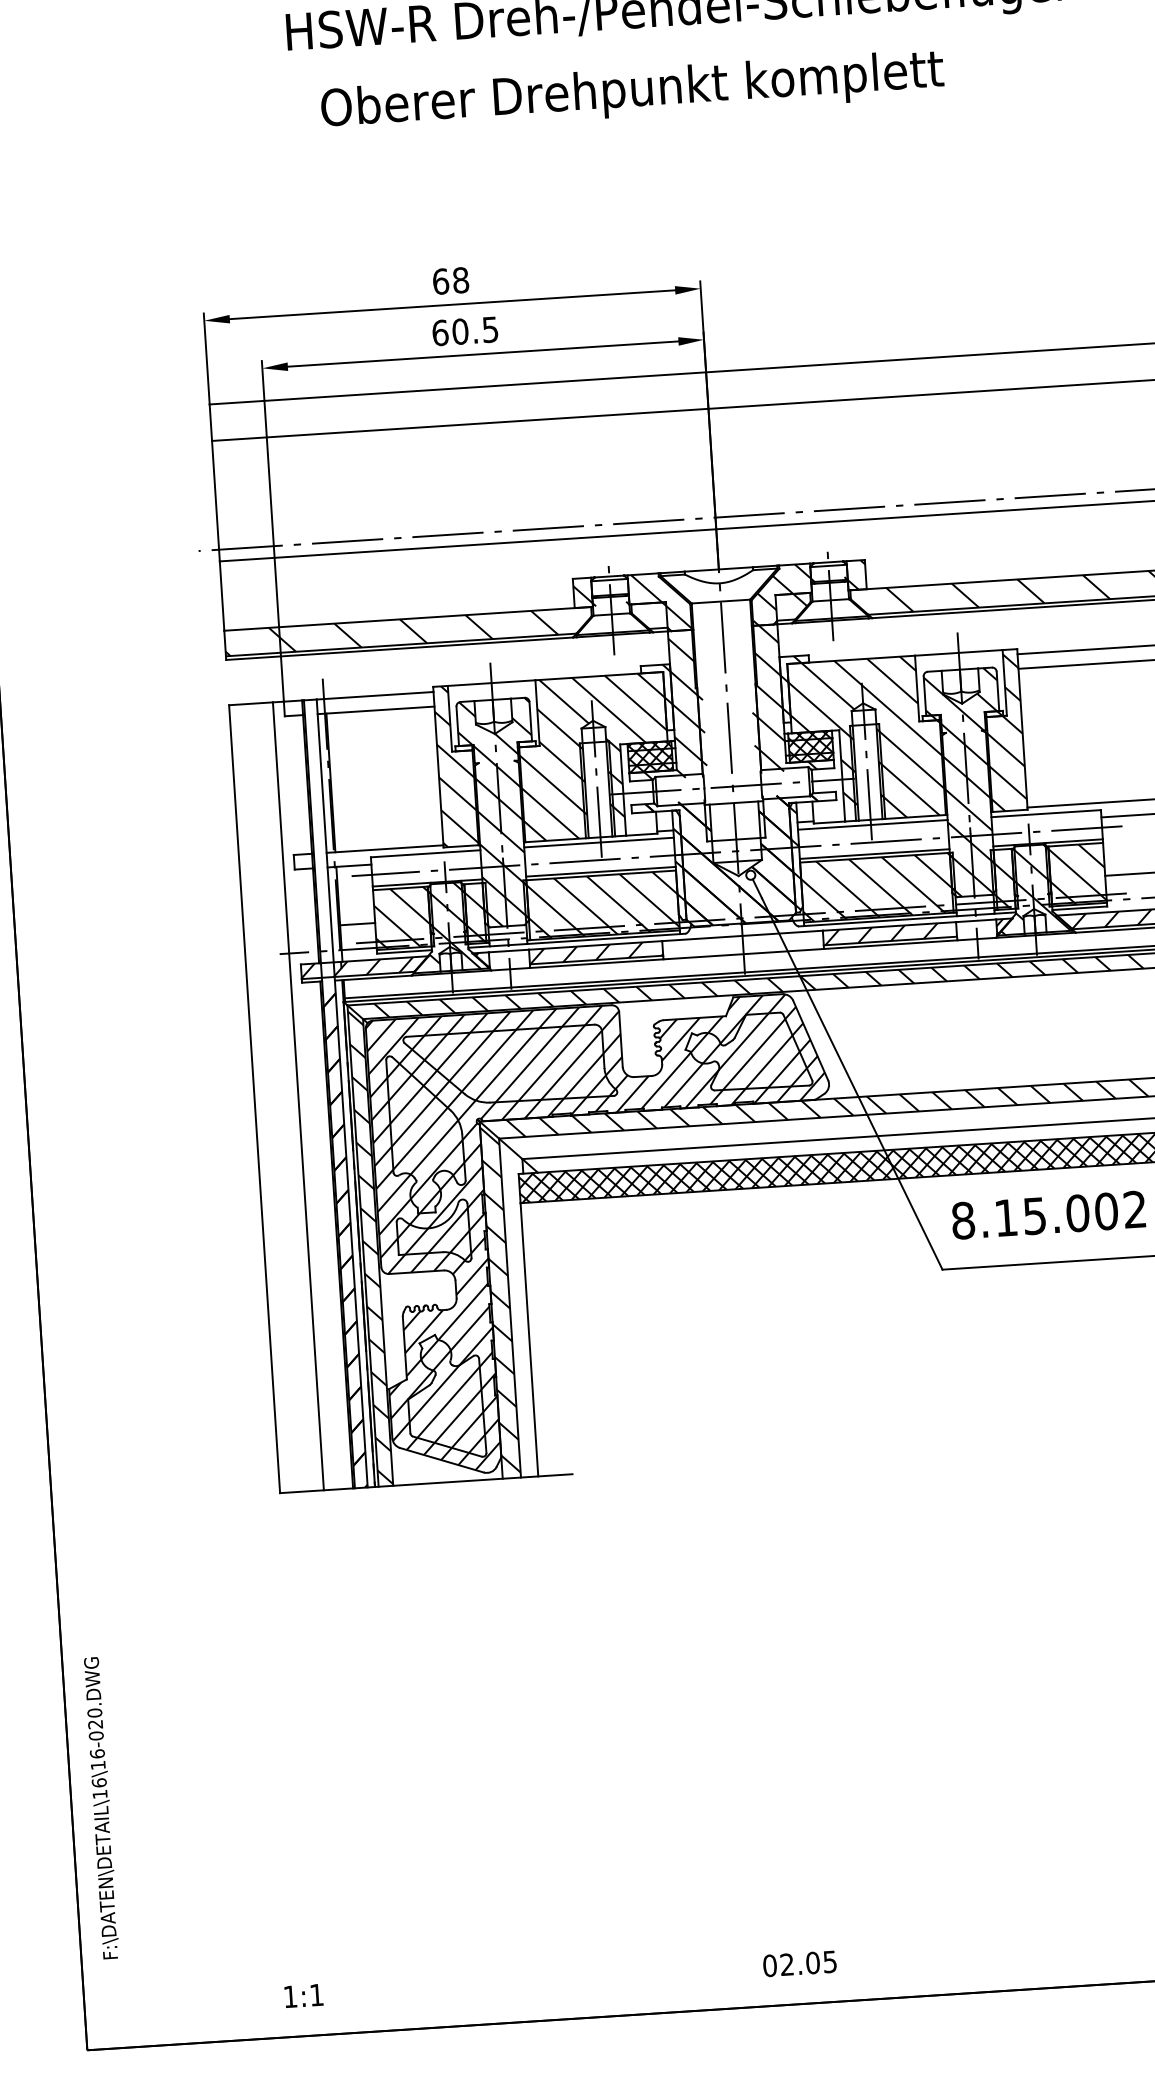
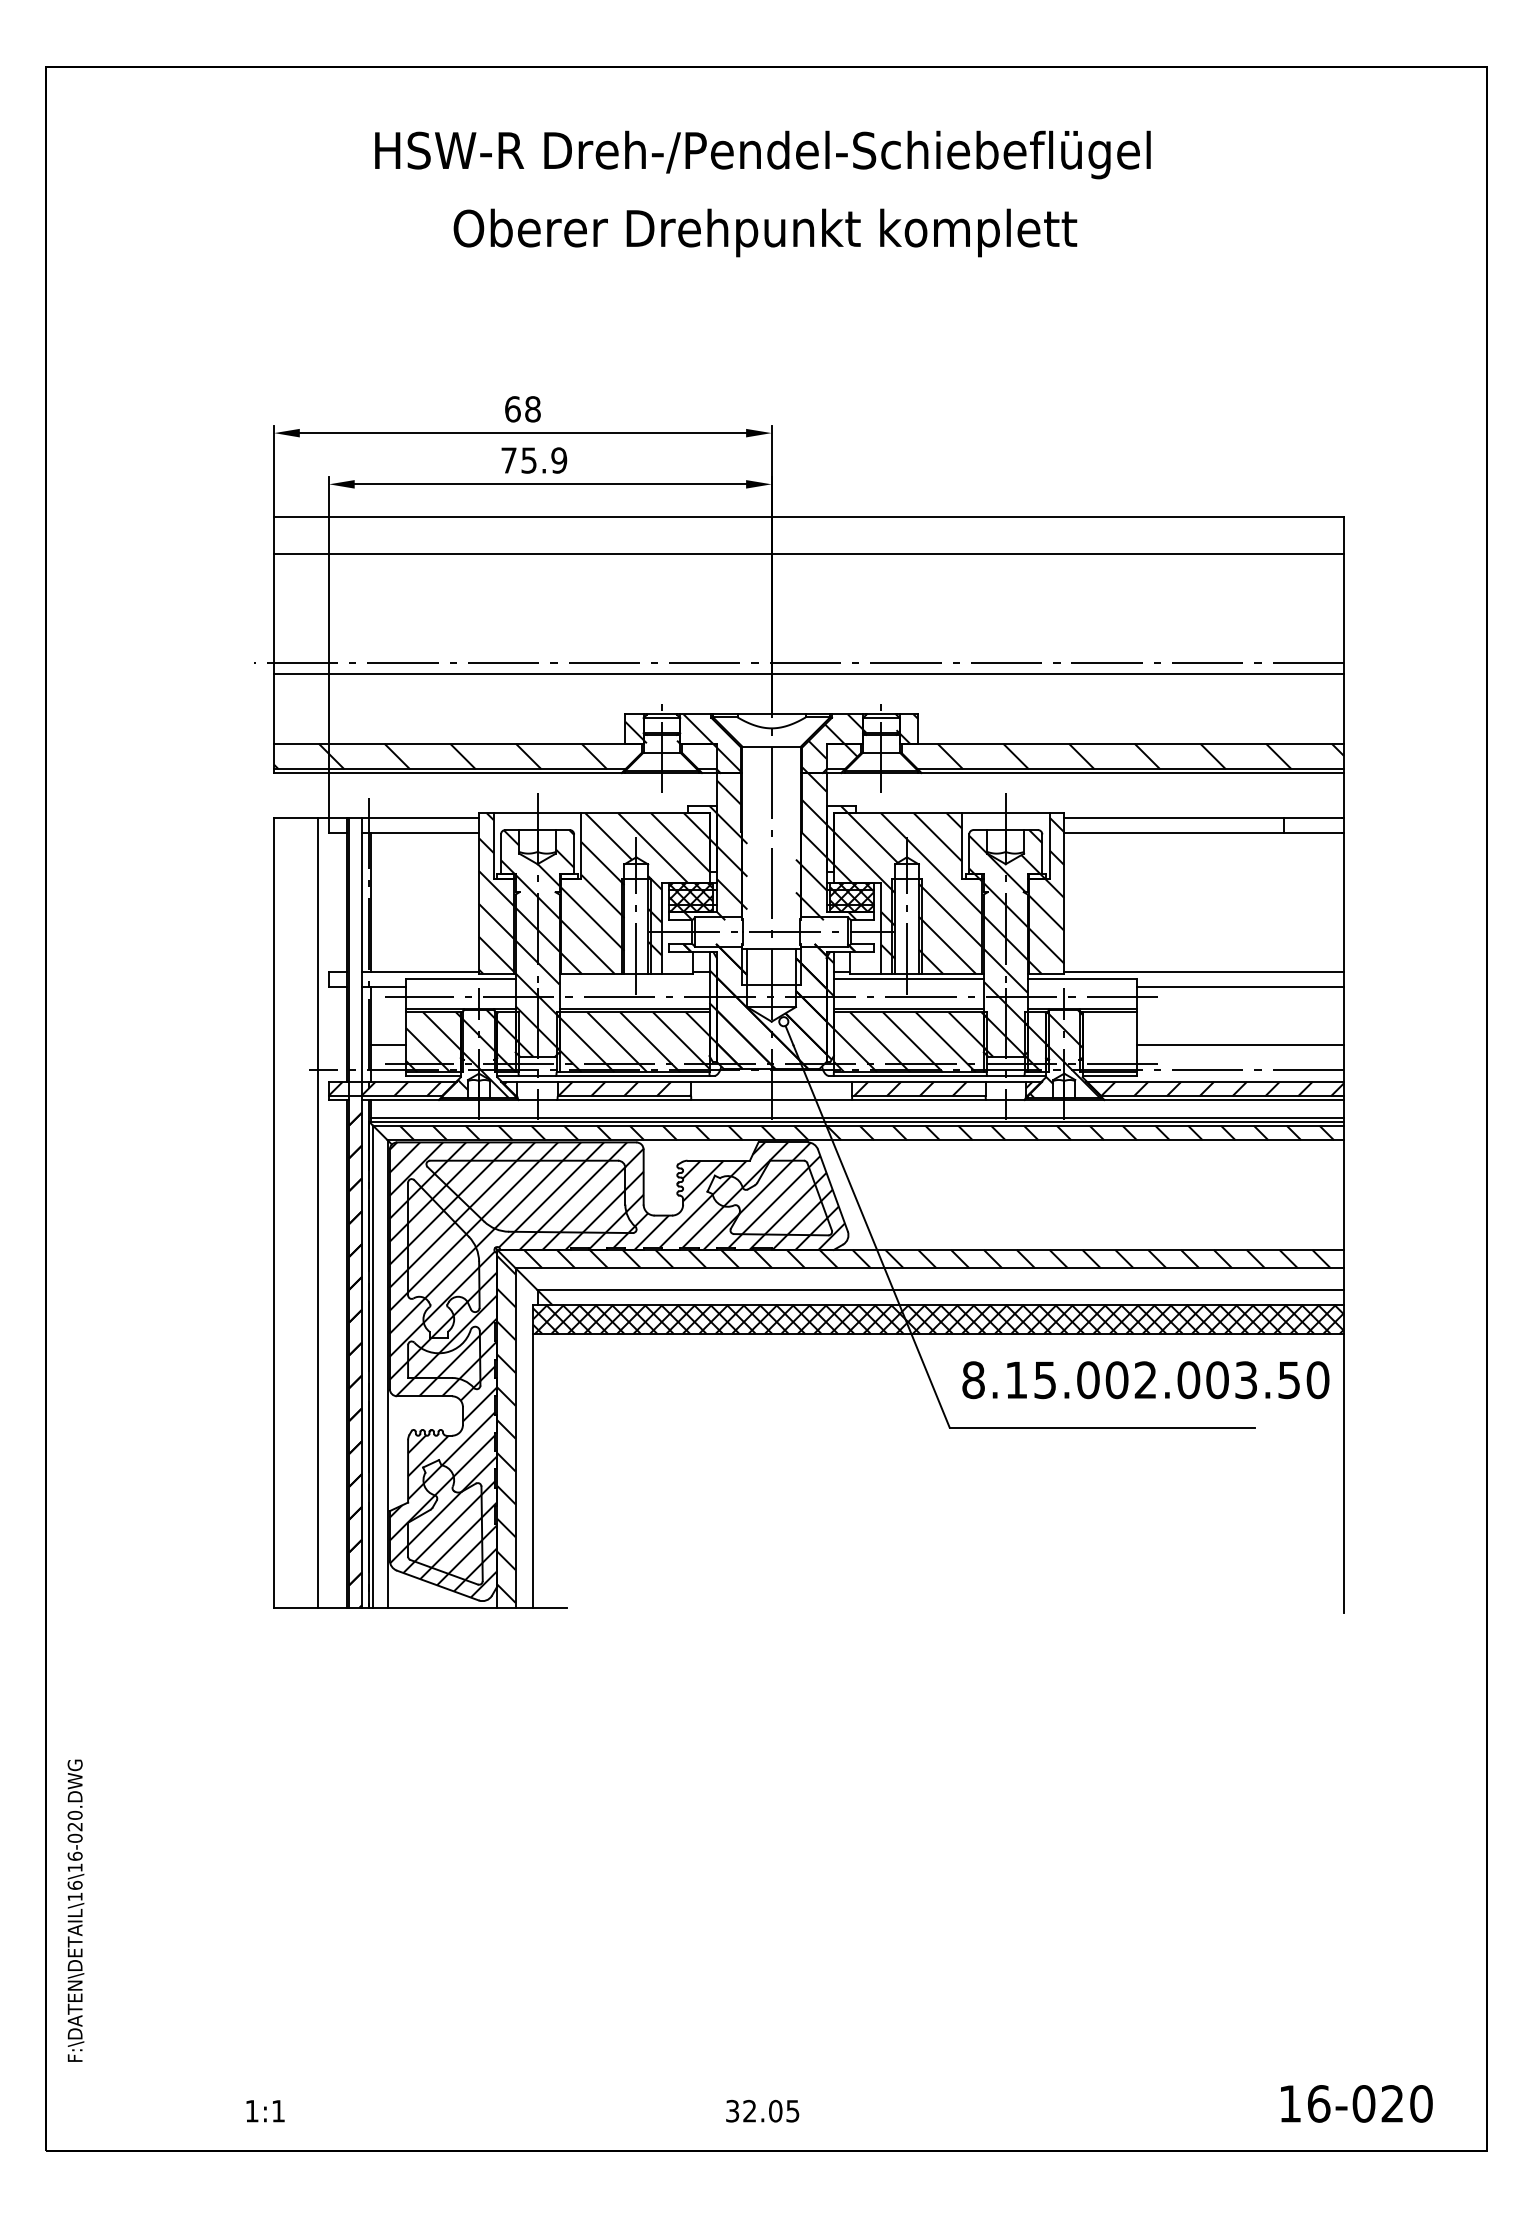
text: (632, 92) -> (765, 232), moved
text: (465, 331) -> (534, 460), 60.5 -> 75.9
line: (599, 842) -> (634, 979), removed
hatch: (1076, 875) -> (1108, 1042), removed
hatch: (369, 1247) -> (379, 1368), removed
text: (769, 1965) -> (732, 2110), 02.05 -> 32.05

